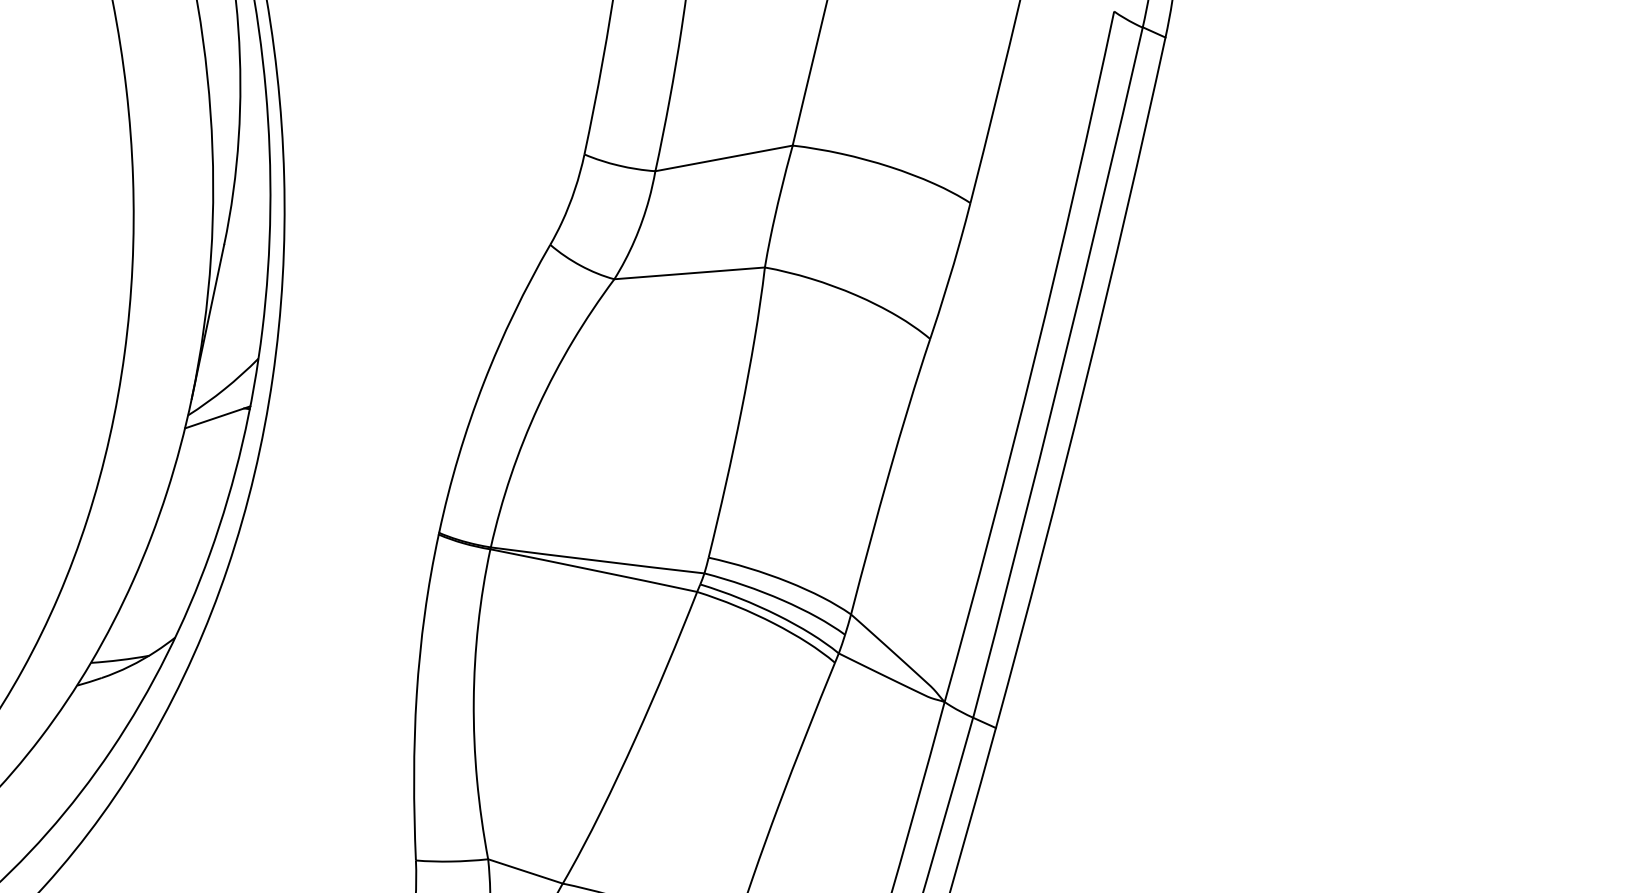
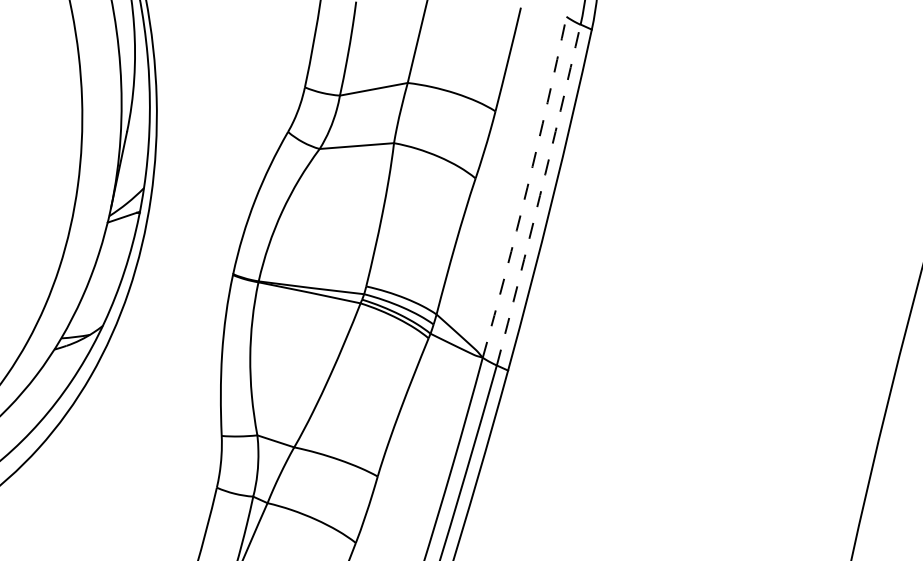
arc: (1035, 357) -> (527, 187), solid -> dashed
arc: (1061, 373) -> (540, 195), solid -> dashed

